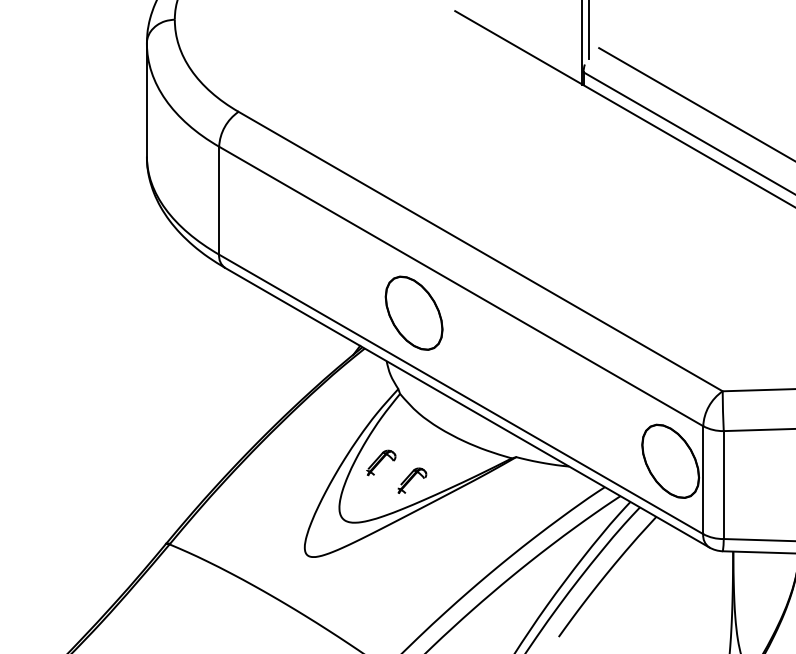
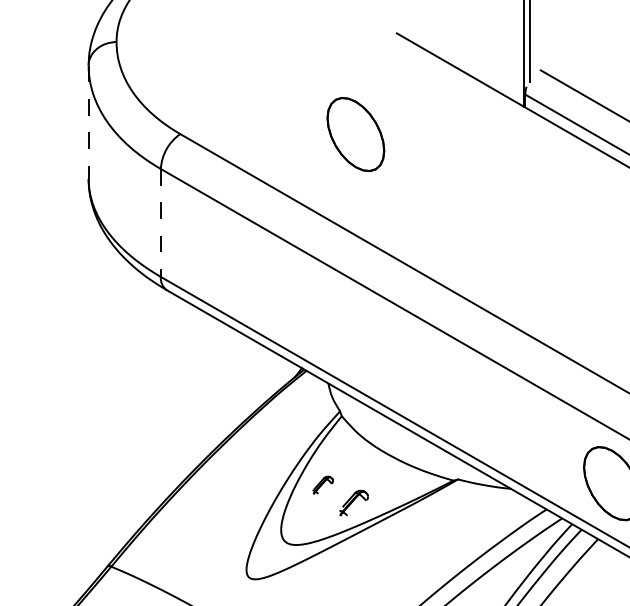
line: (146, 99) -> (88, 121), solid -> dashed
line: (219, 200) -> (161, 222), solid -> dashed
part: (413, 312) -> (355, 133), moved
part: (381, 462) -> (323, 484), size x0.7

